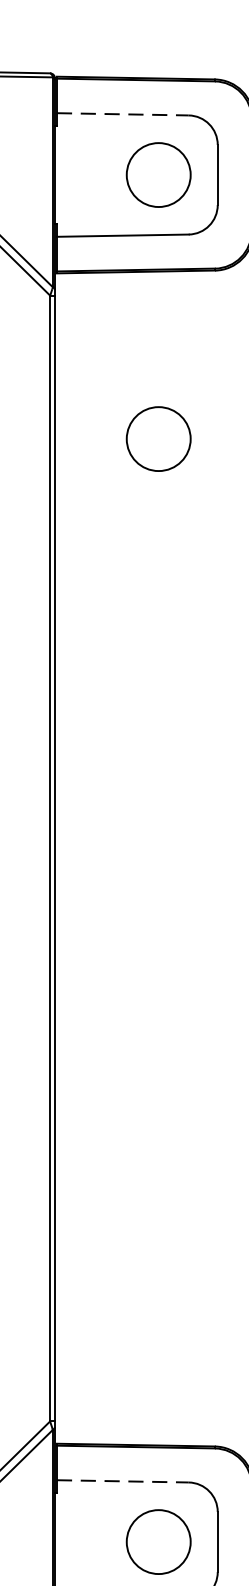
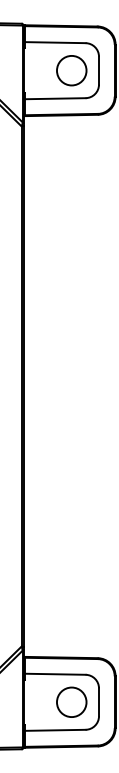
line: (123, 114) -> (55, 42), dashed -> solid
circle: (158, 438) -> (71, 192), removed
line: (123, 1481) -> (55, 674), dashed -> solid

